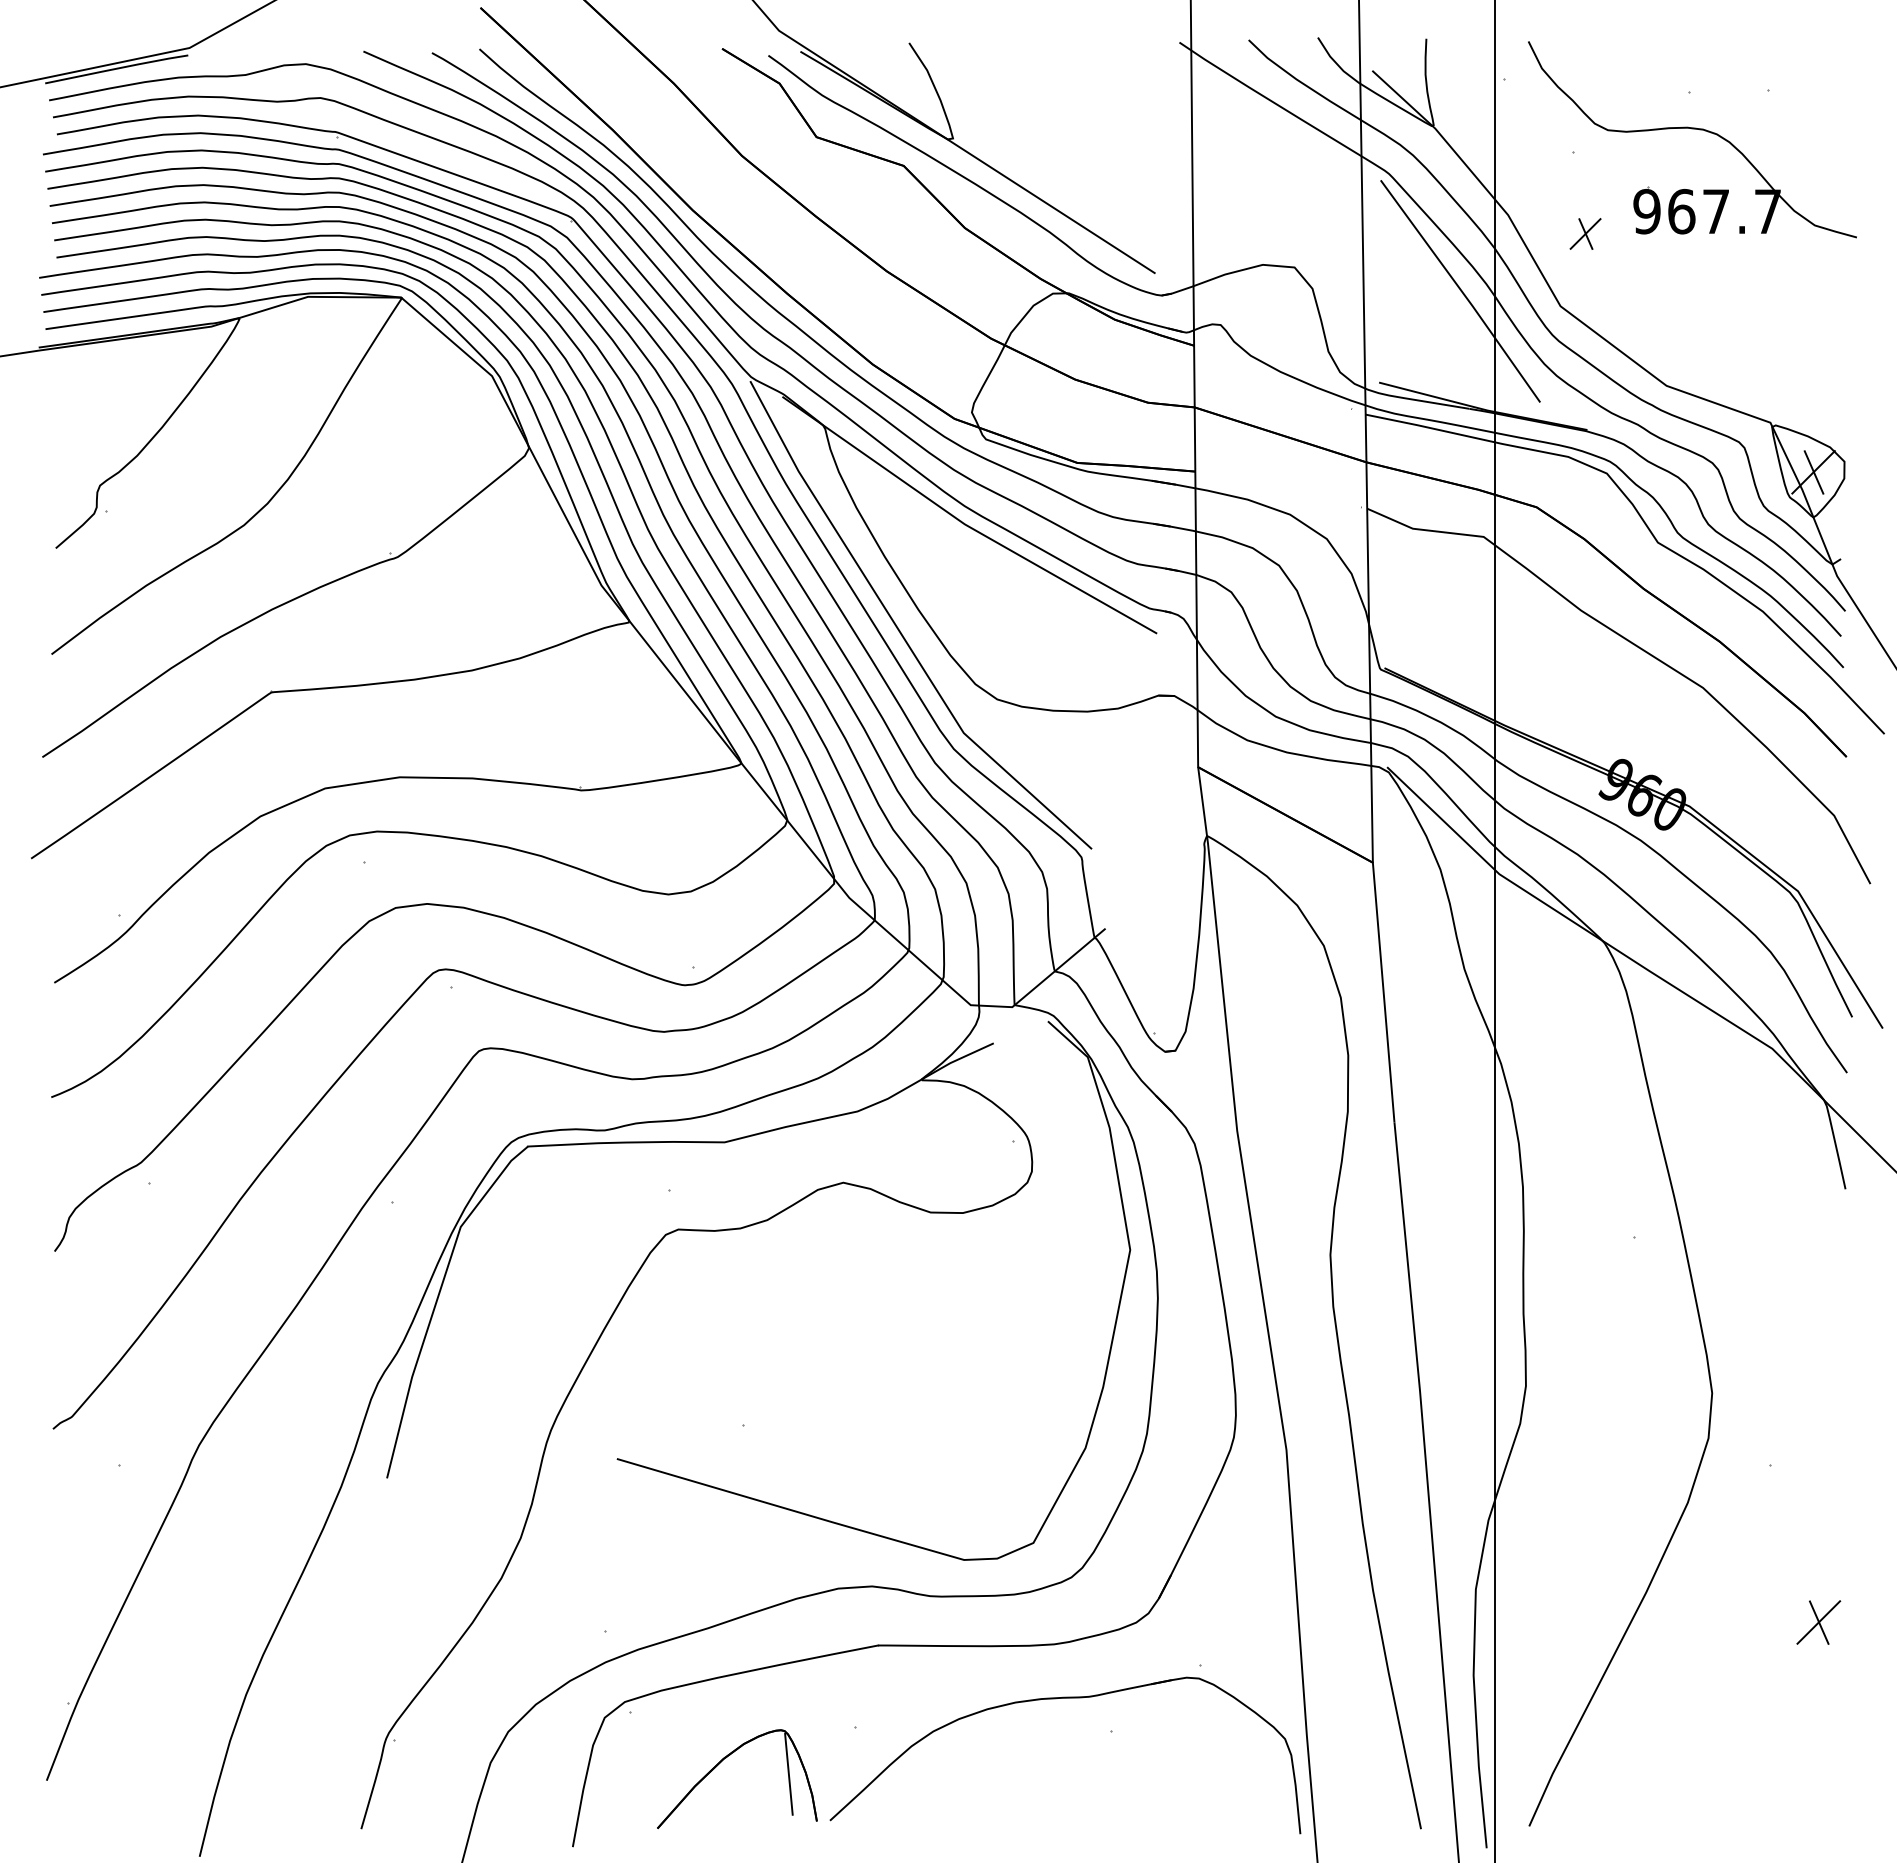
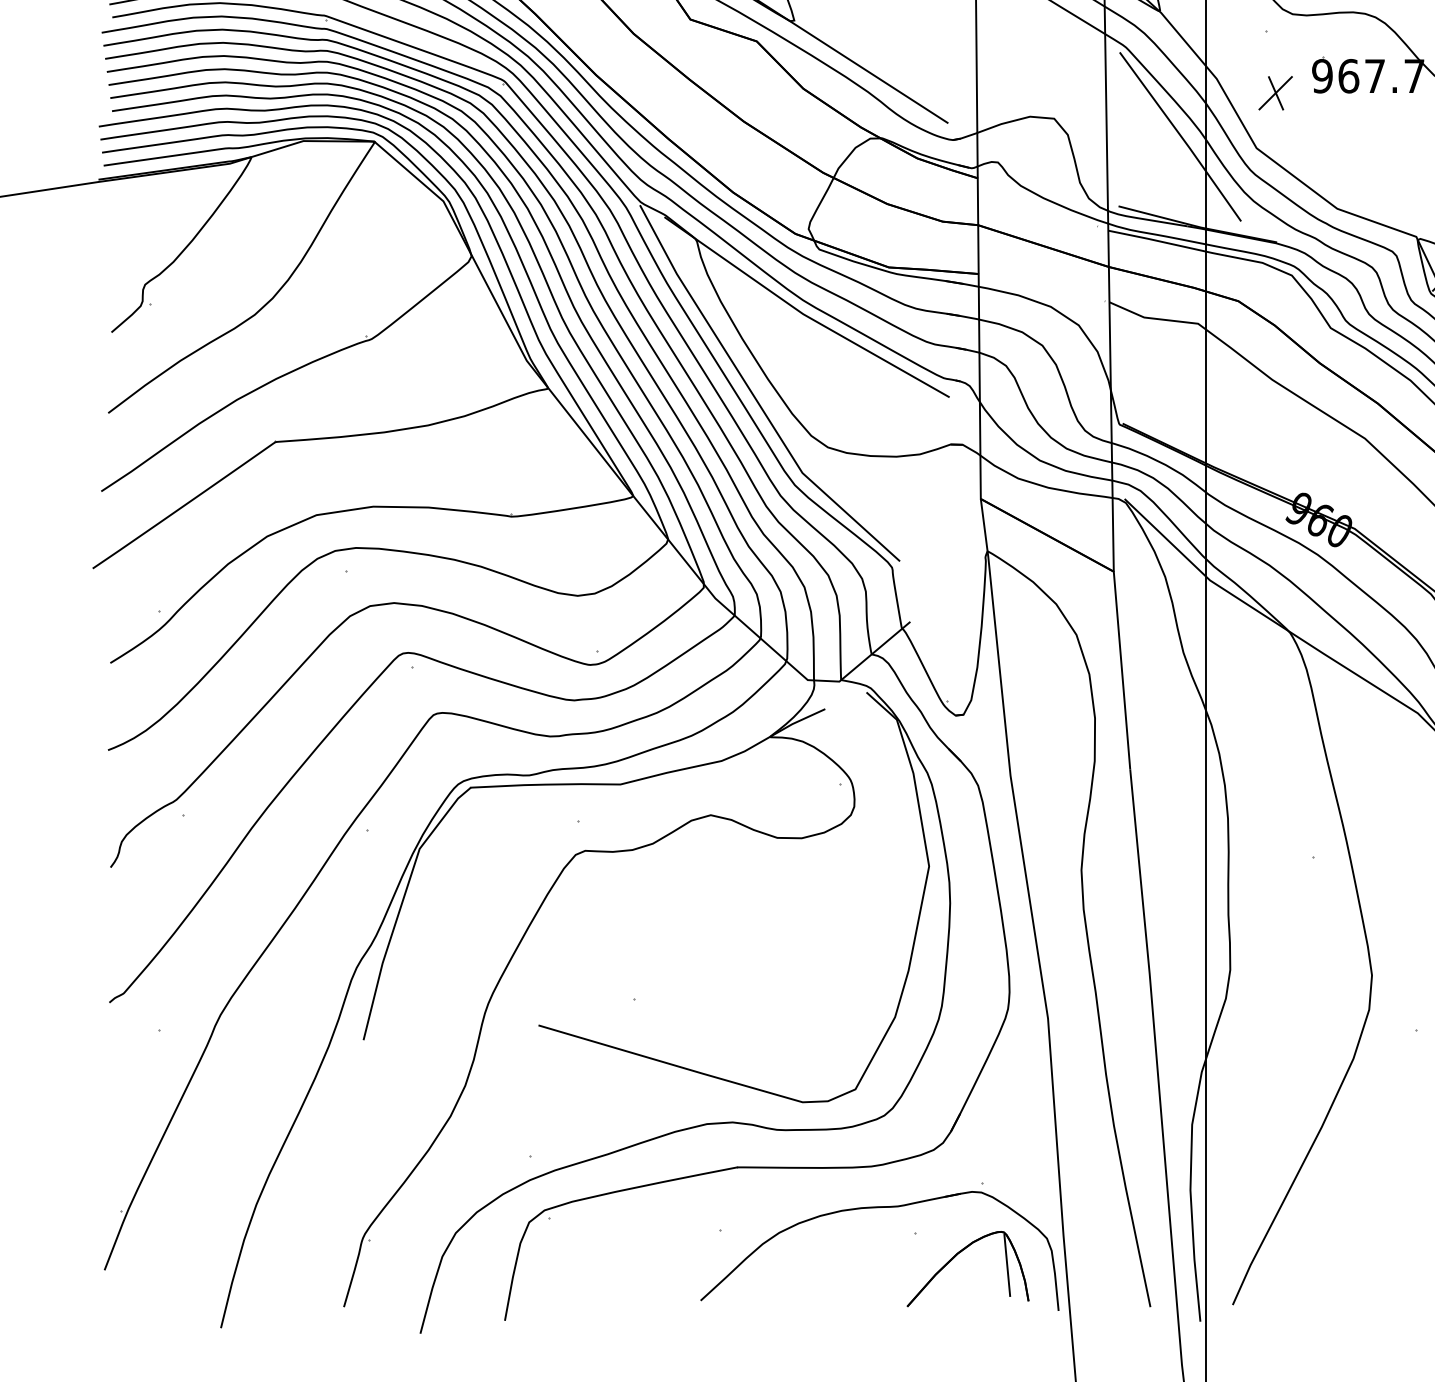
part: (1585, 233) -> (1275, 92), size x1.43
part: (721, 1762) -> (955, 1256), moved

